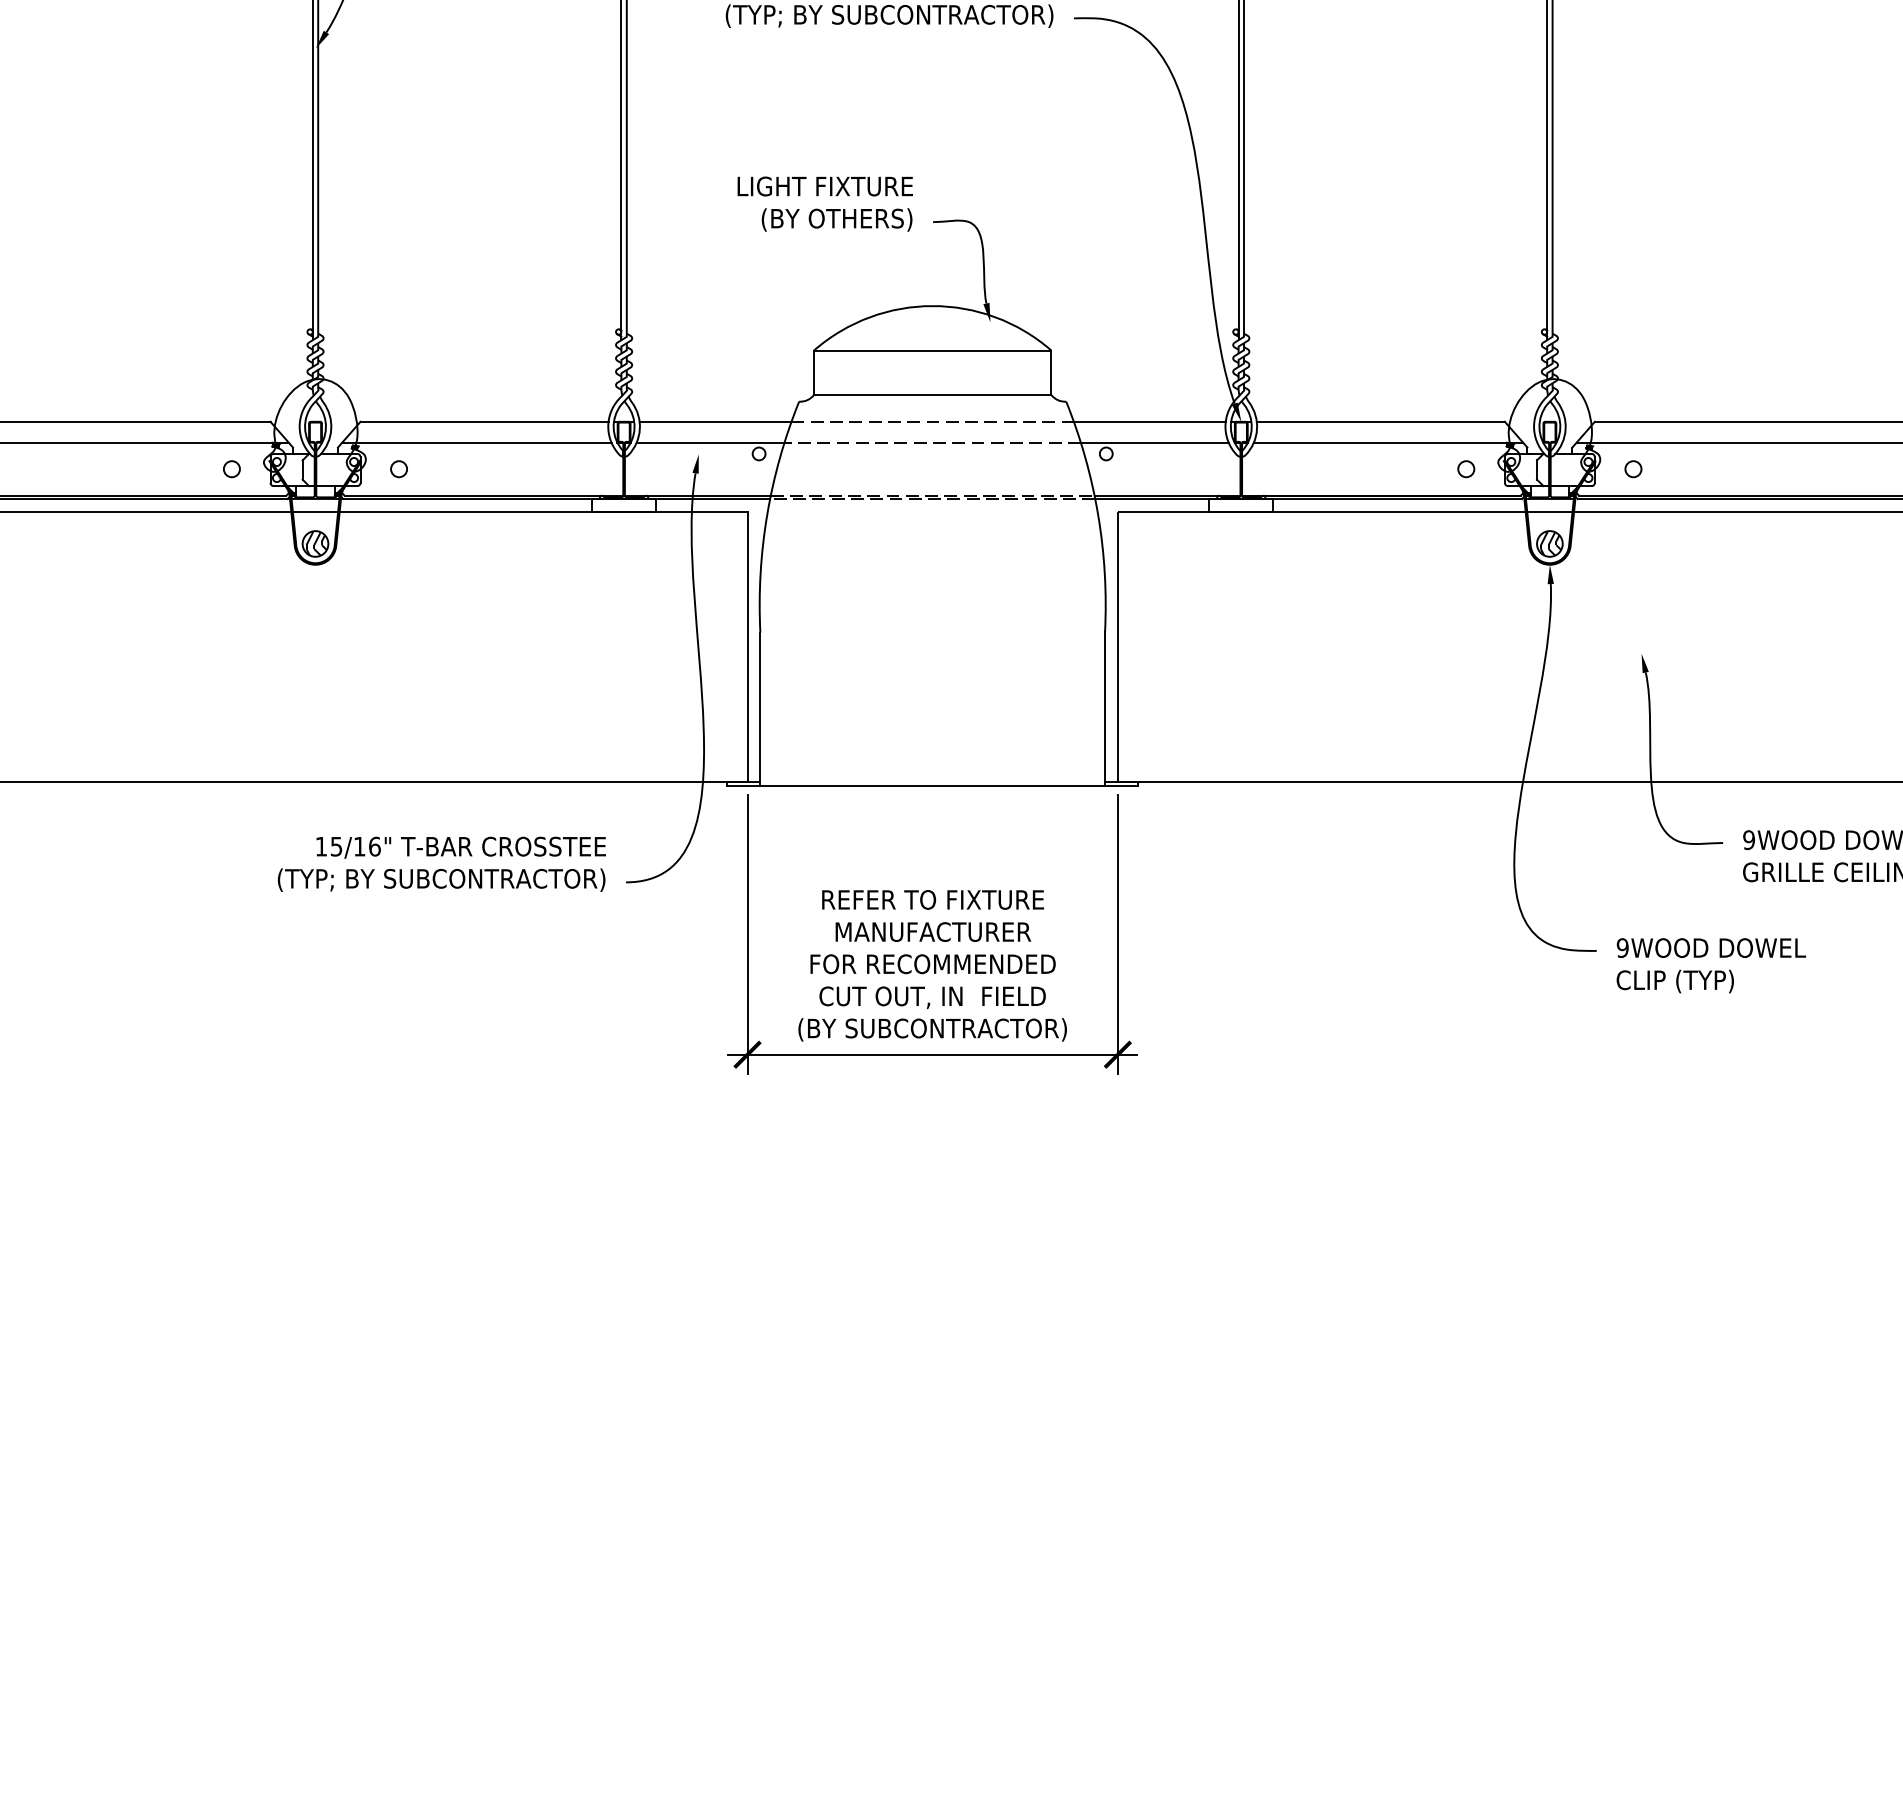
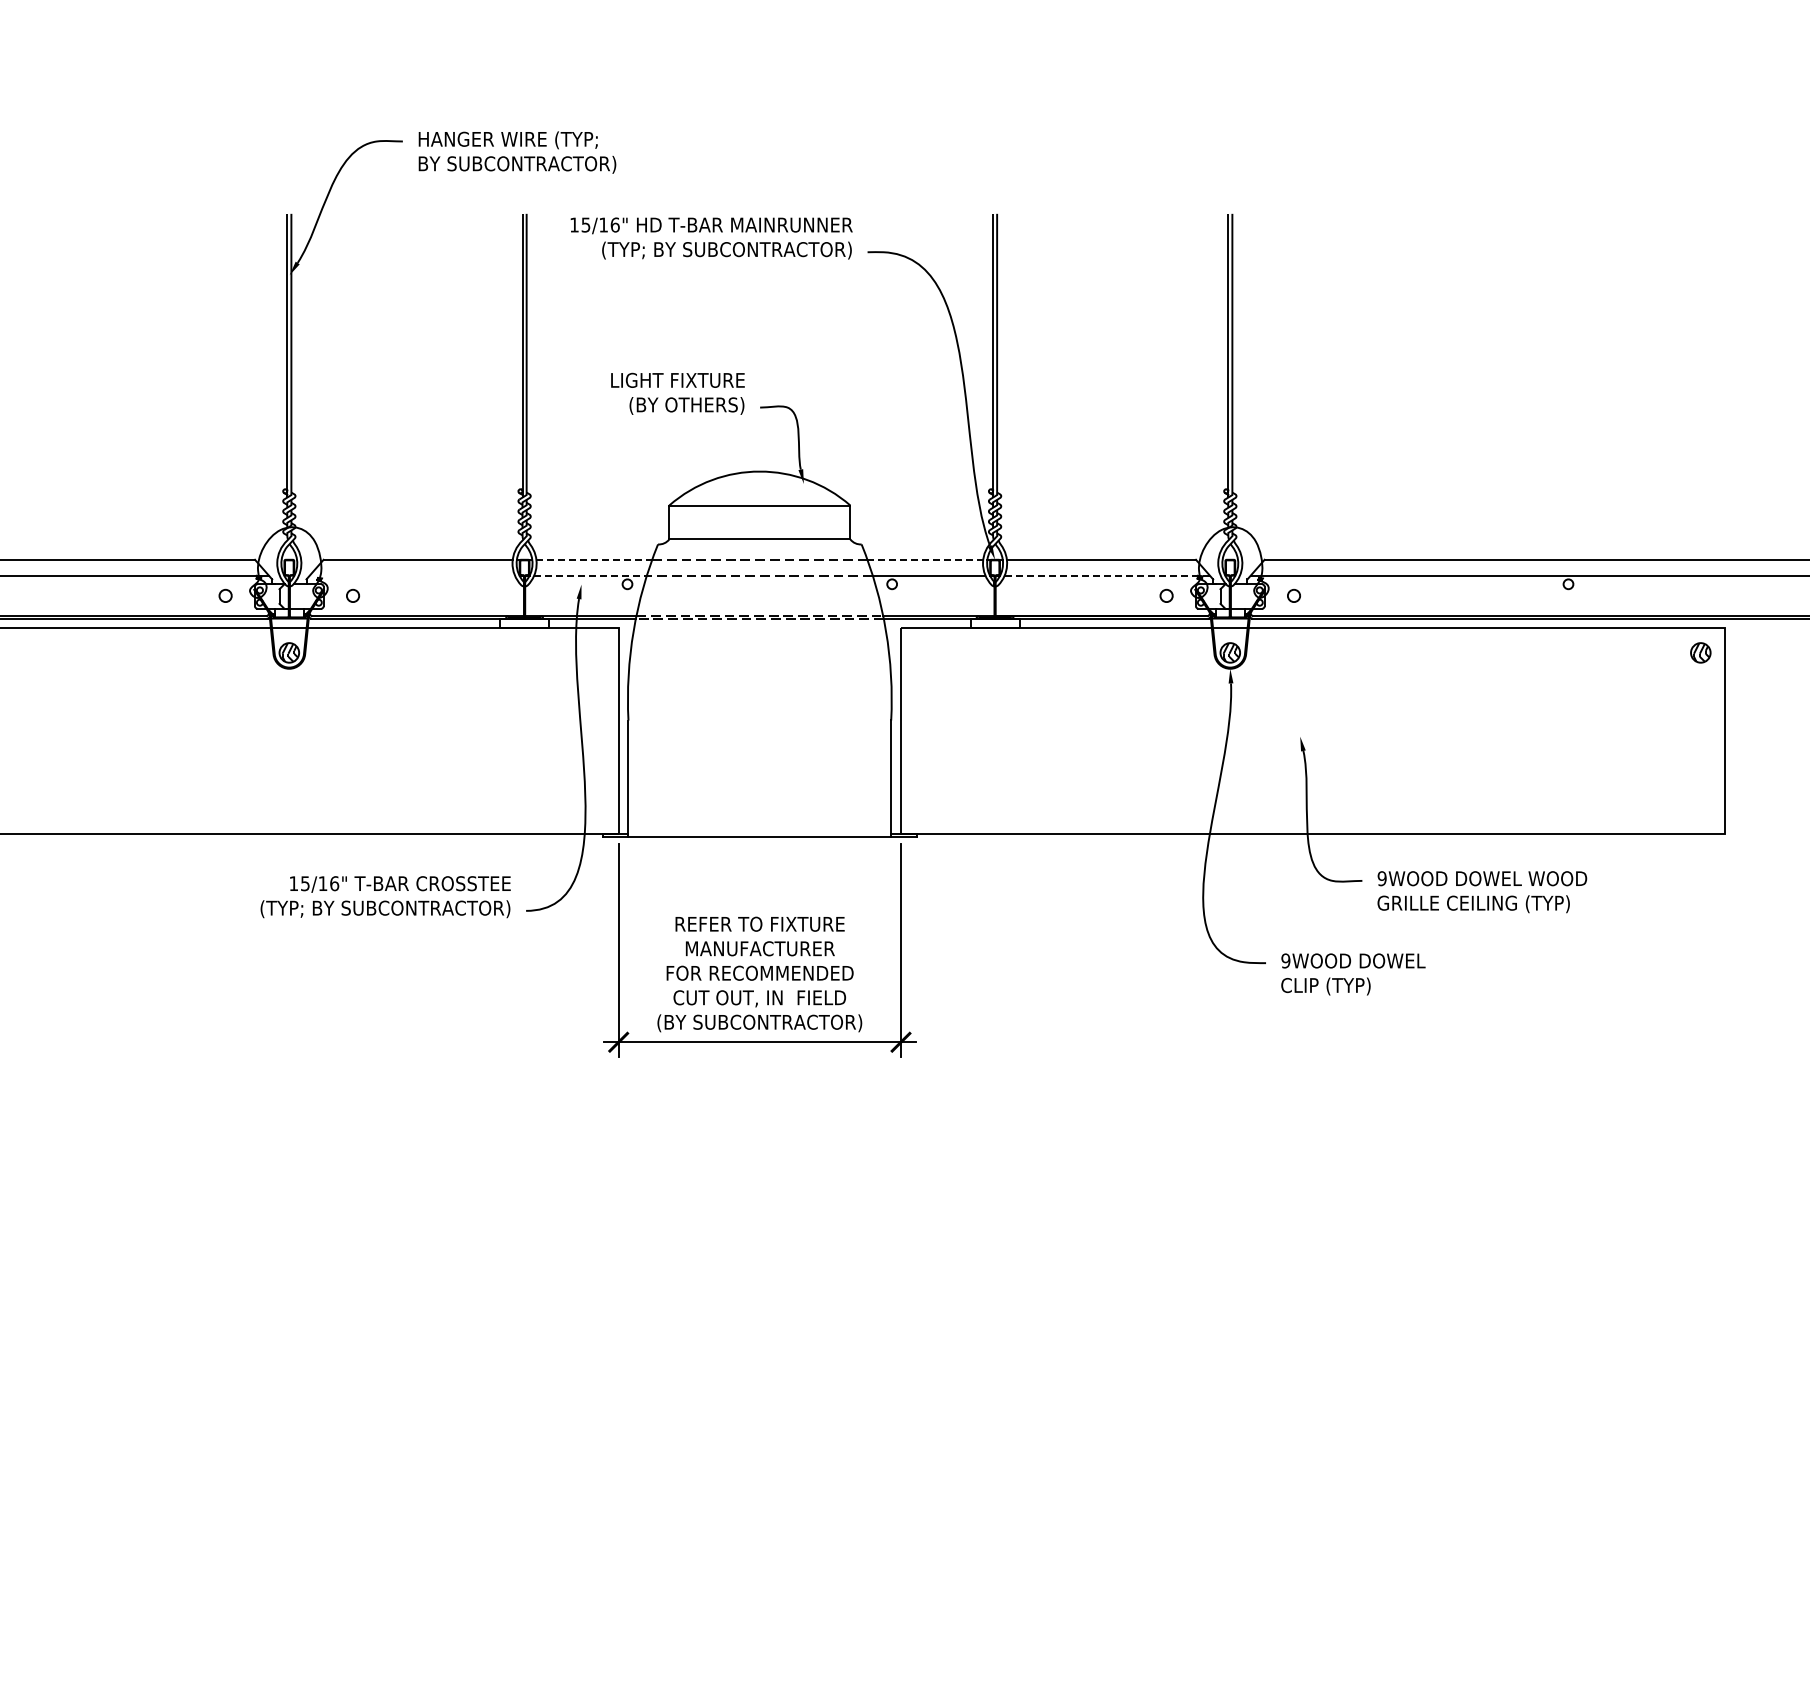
line: (715, 421) -> (594, 559), solid -> dashed
line: (1150, 421) -> (925, 559), solid -> dashed
line: (477, 442) -> (412, 575), removed
line: (711, 442) -> (591, 575), solid -> dashed
line: (1388, 442) -> (1107, 575), solid -> dashed

